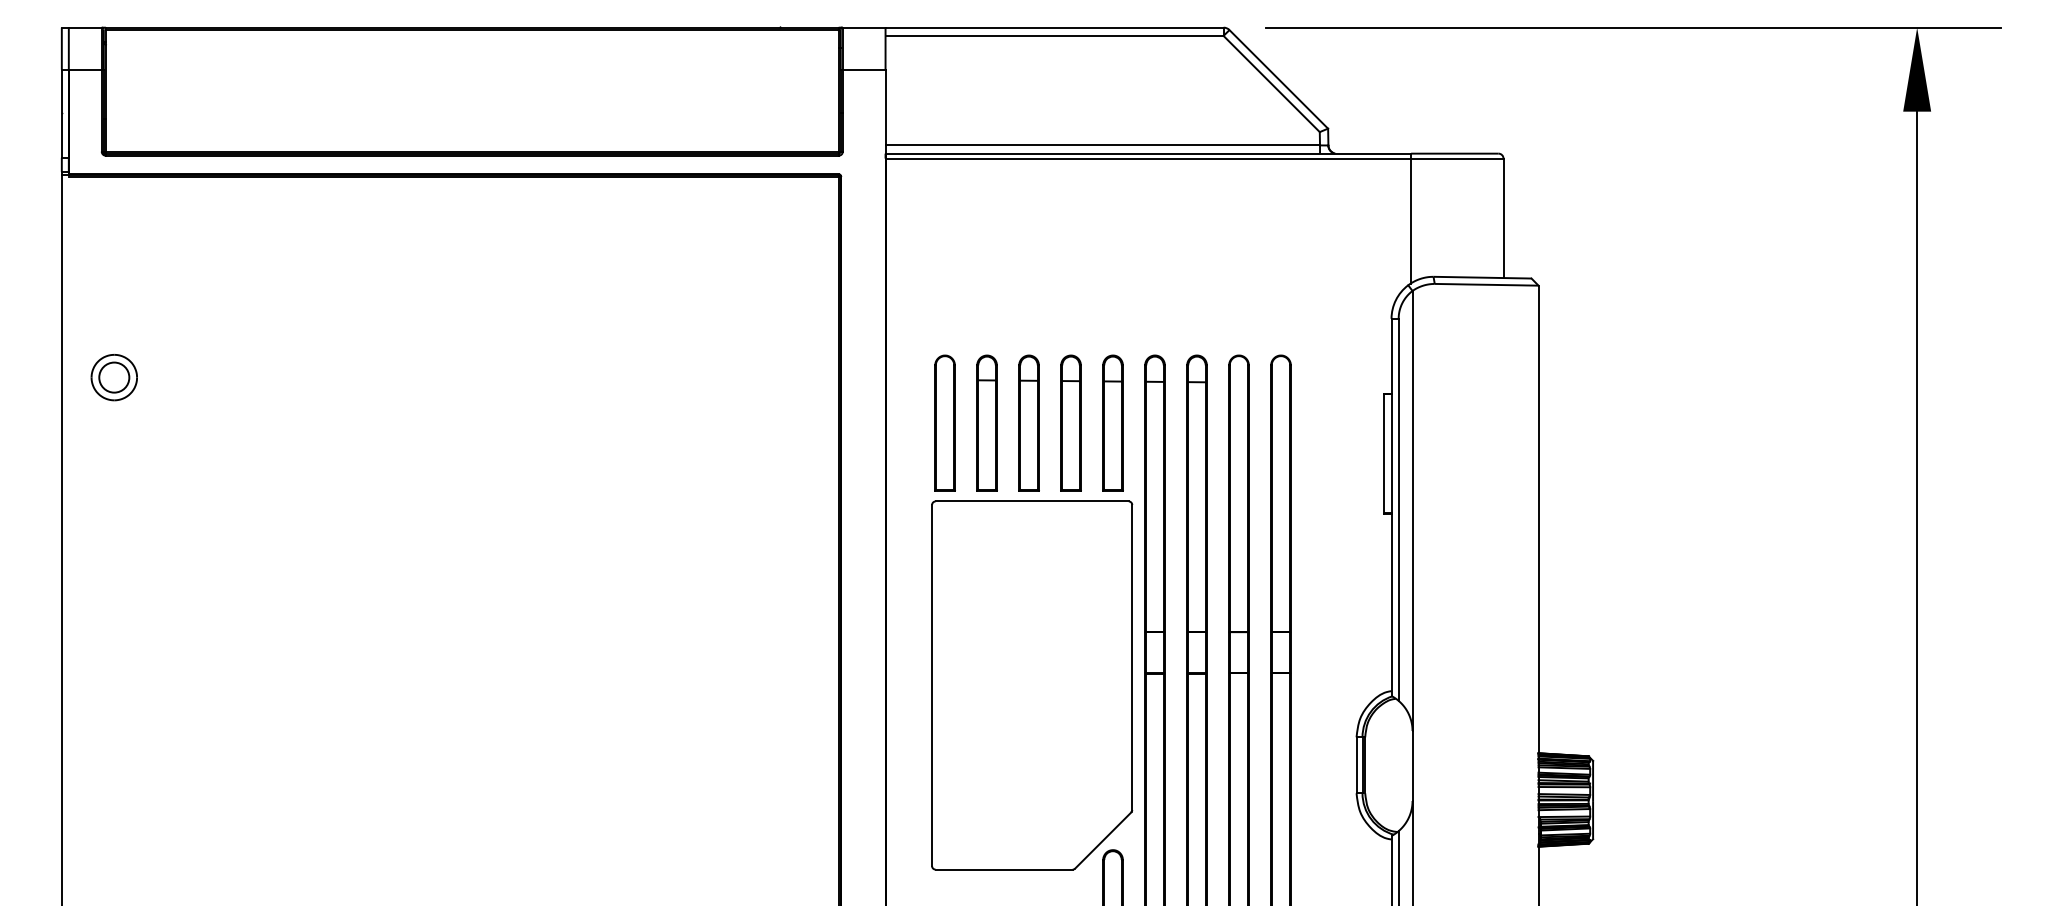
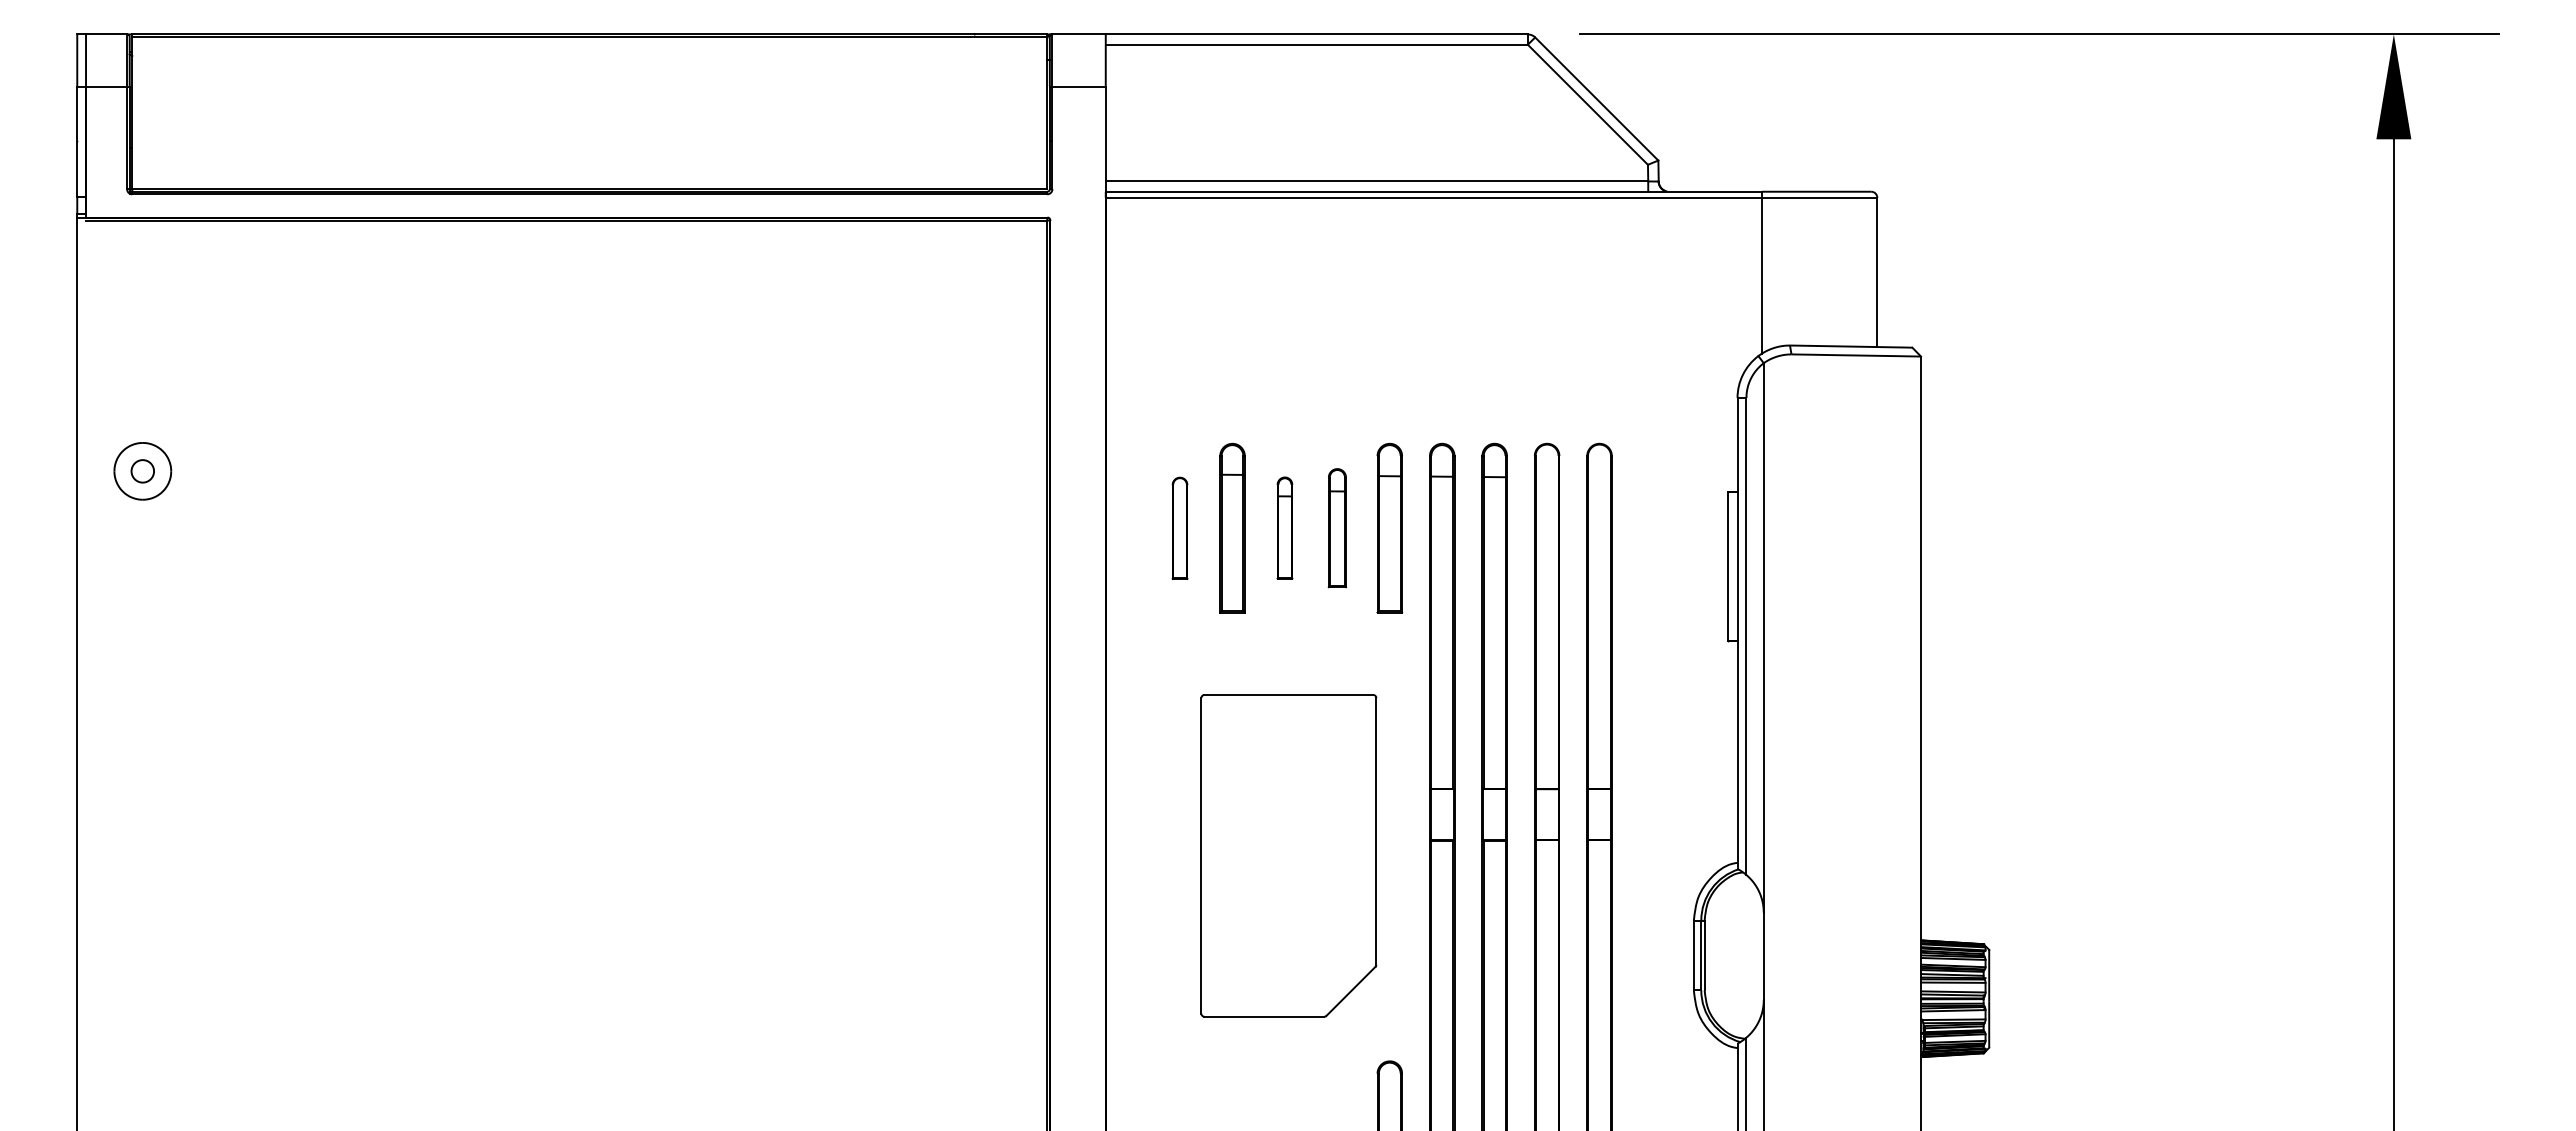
circle: (114, 377) -> (142, 471), size x0.6
part: (1028, 422) -> (1284, 527), size x0.6
part: (1071, 422) -> (1337, 527), size x0.7
part: (944, 423) -> (1179, 528), size x0.6
part: (1031, 685) -> (1288, 855), size x0.7

